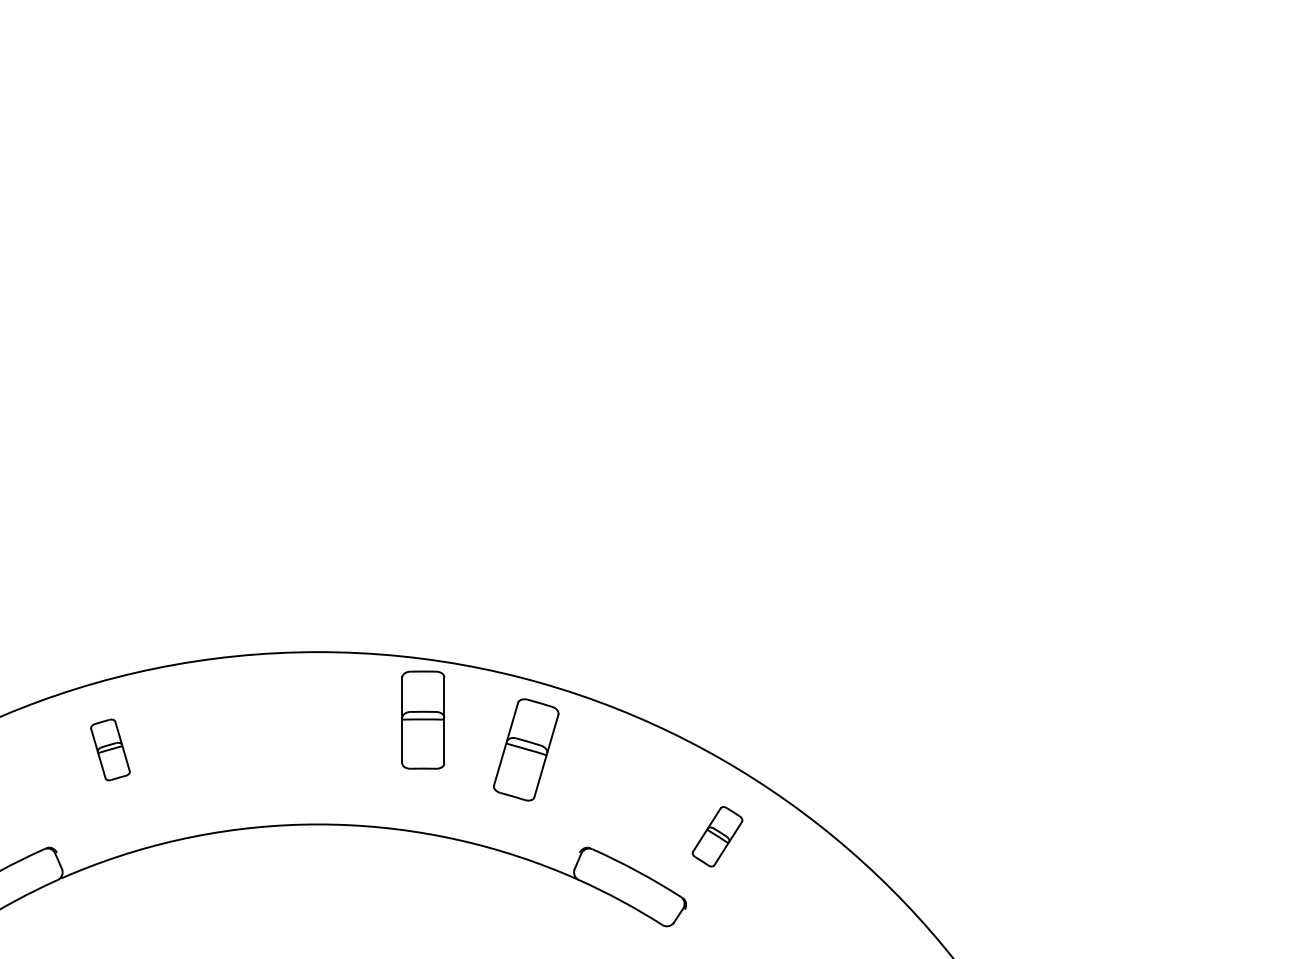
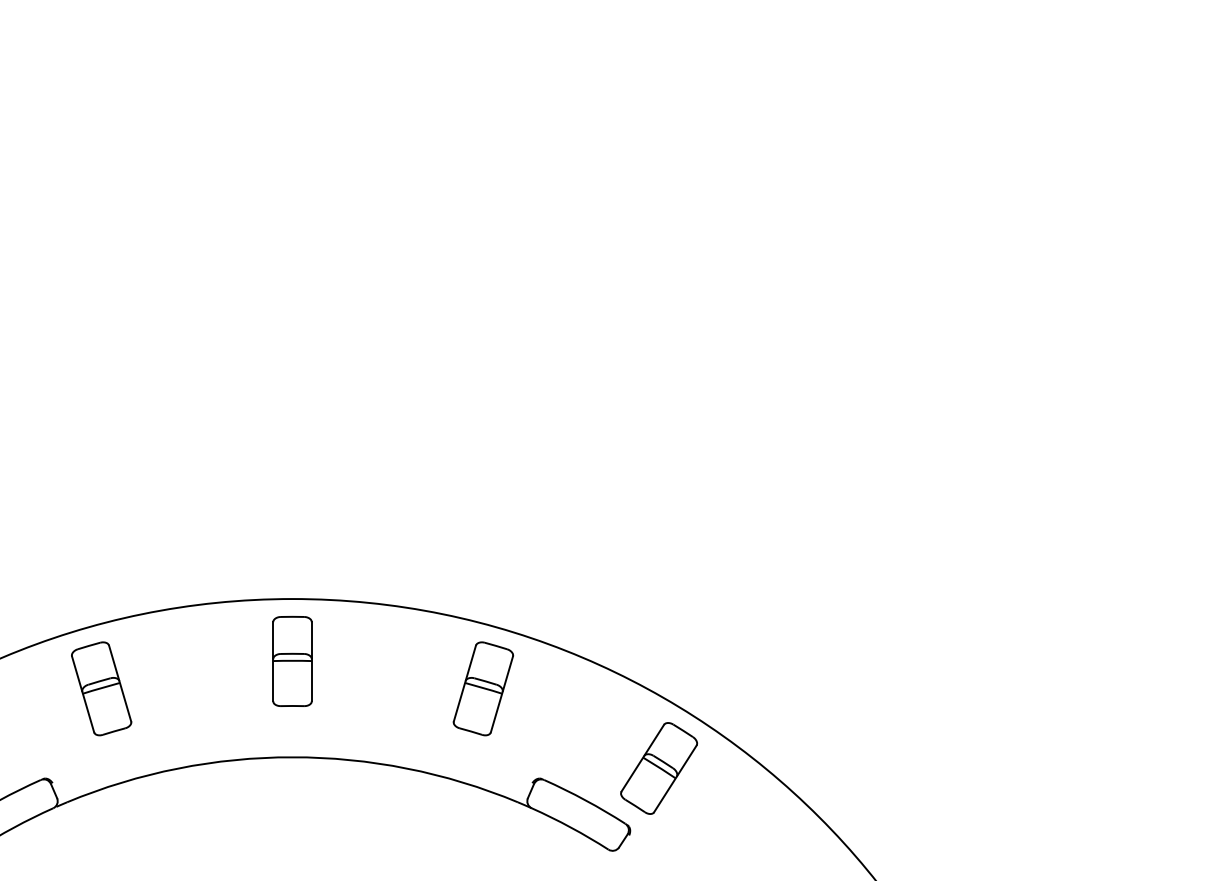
part: (423, 719) -> (292, 660), moved
part: (110, 749) -> (101, 688), size x1.67
part: (717, 836) -> (659, 768), size x1.67

